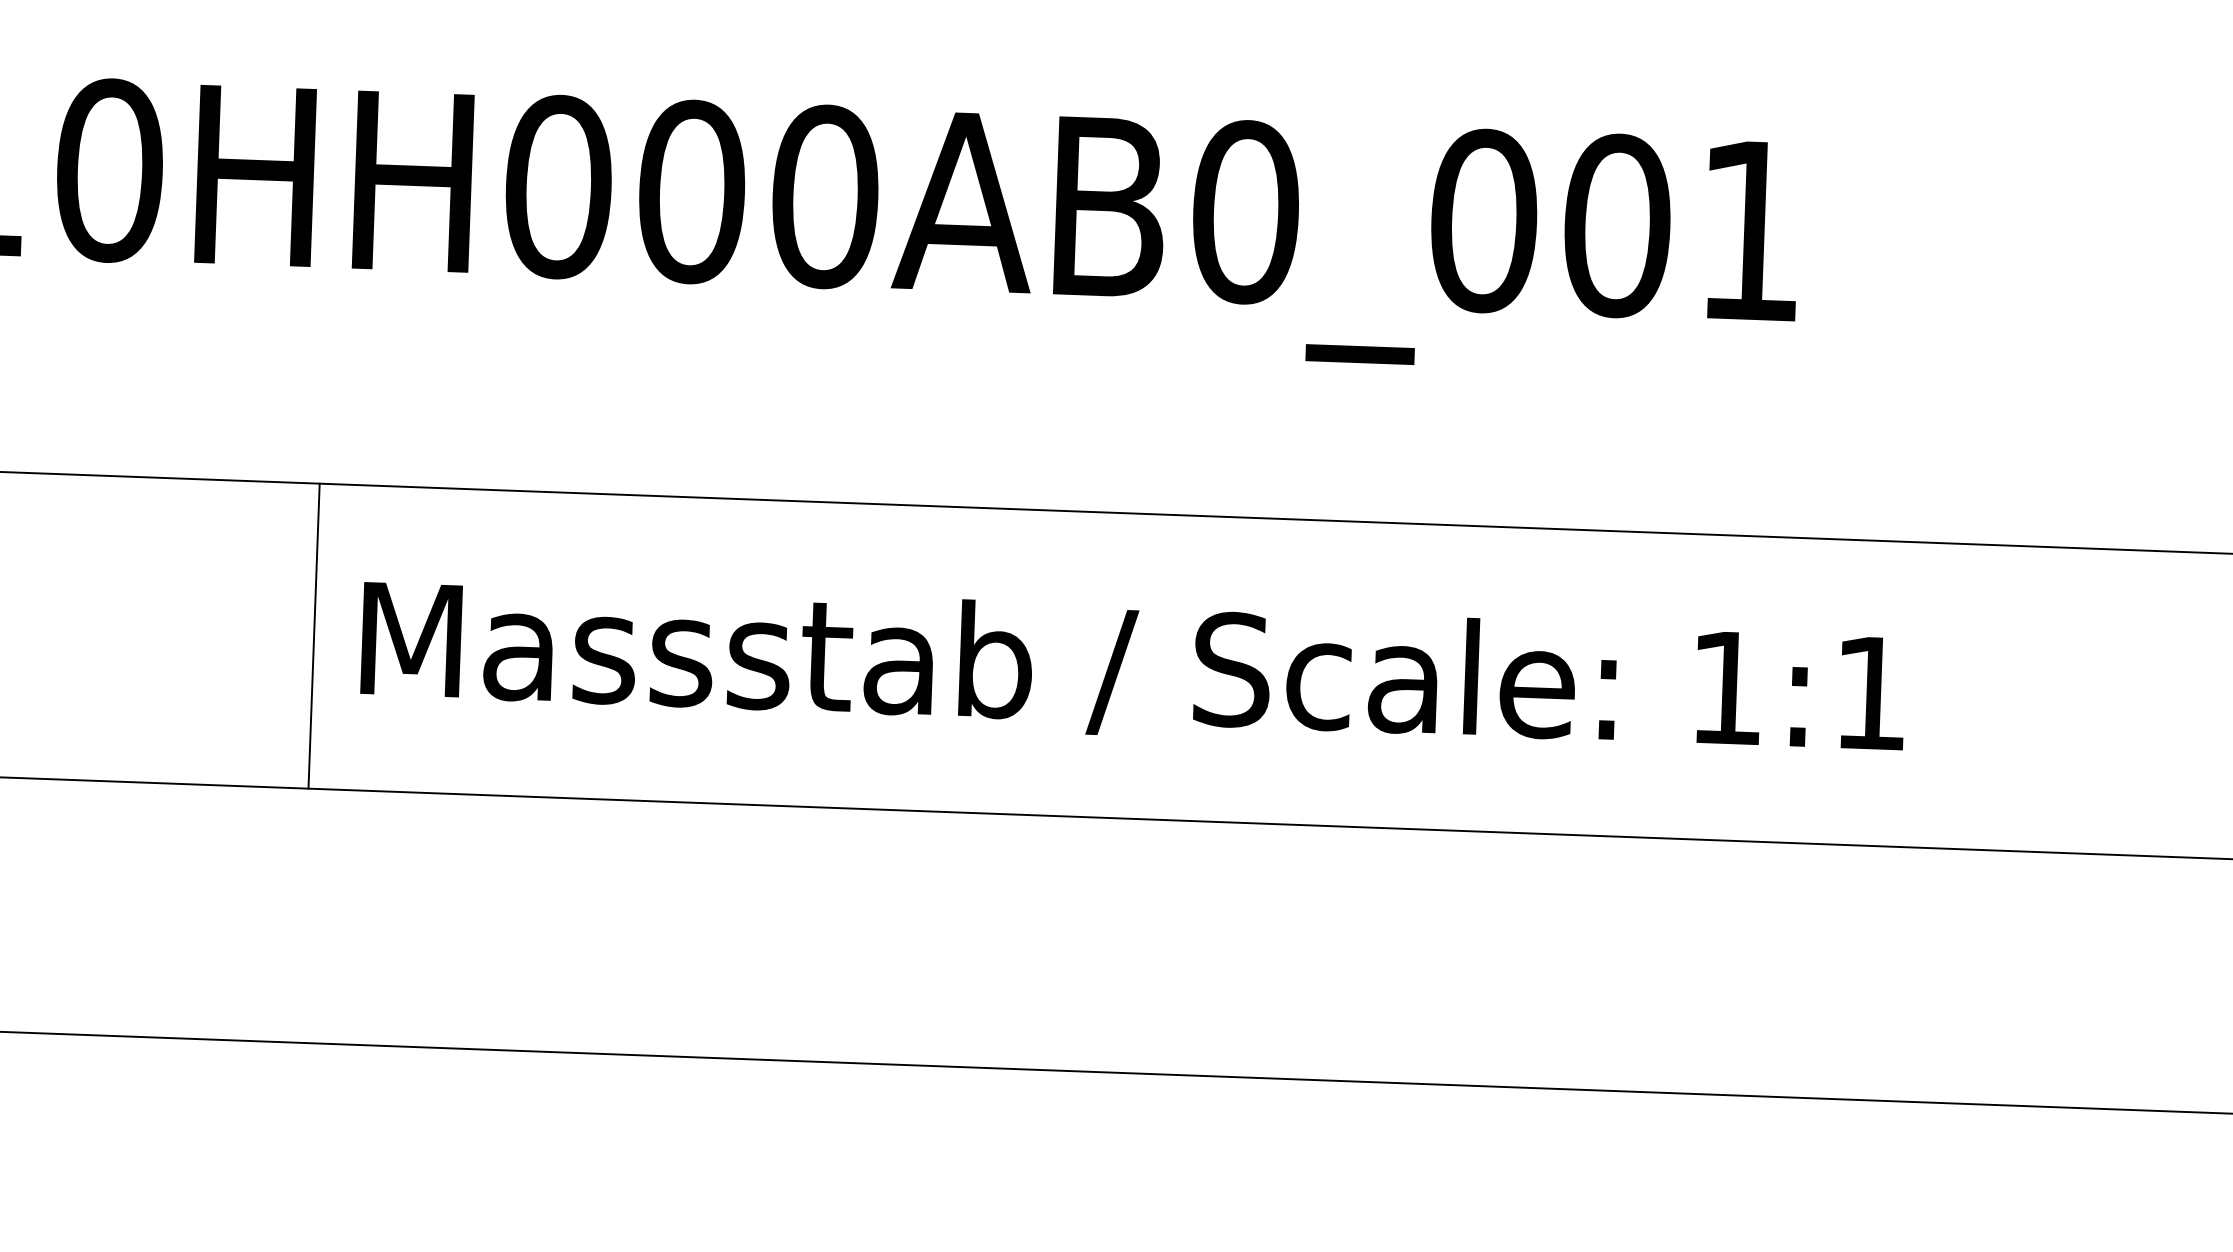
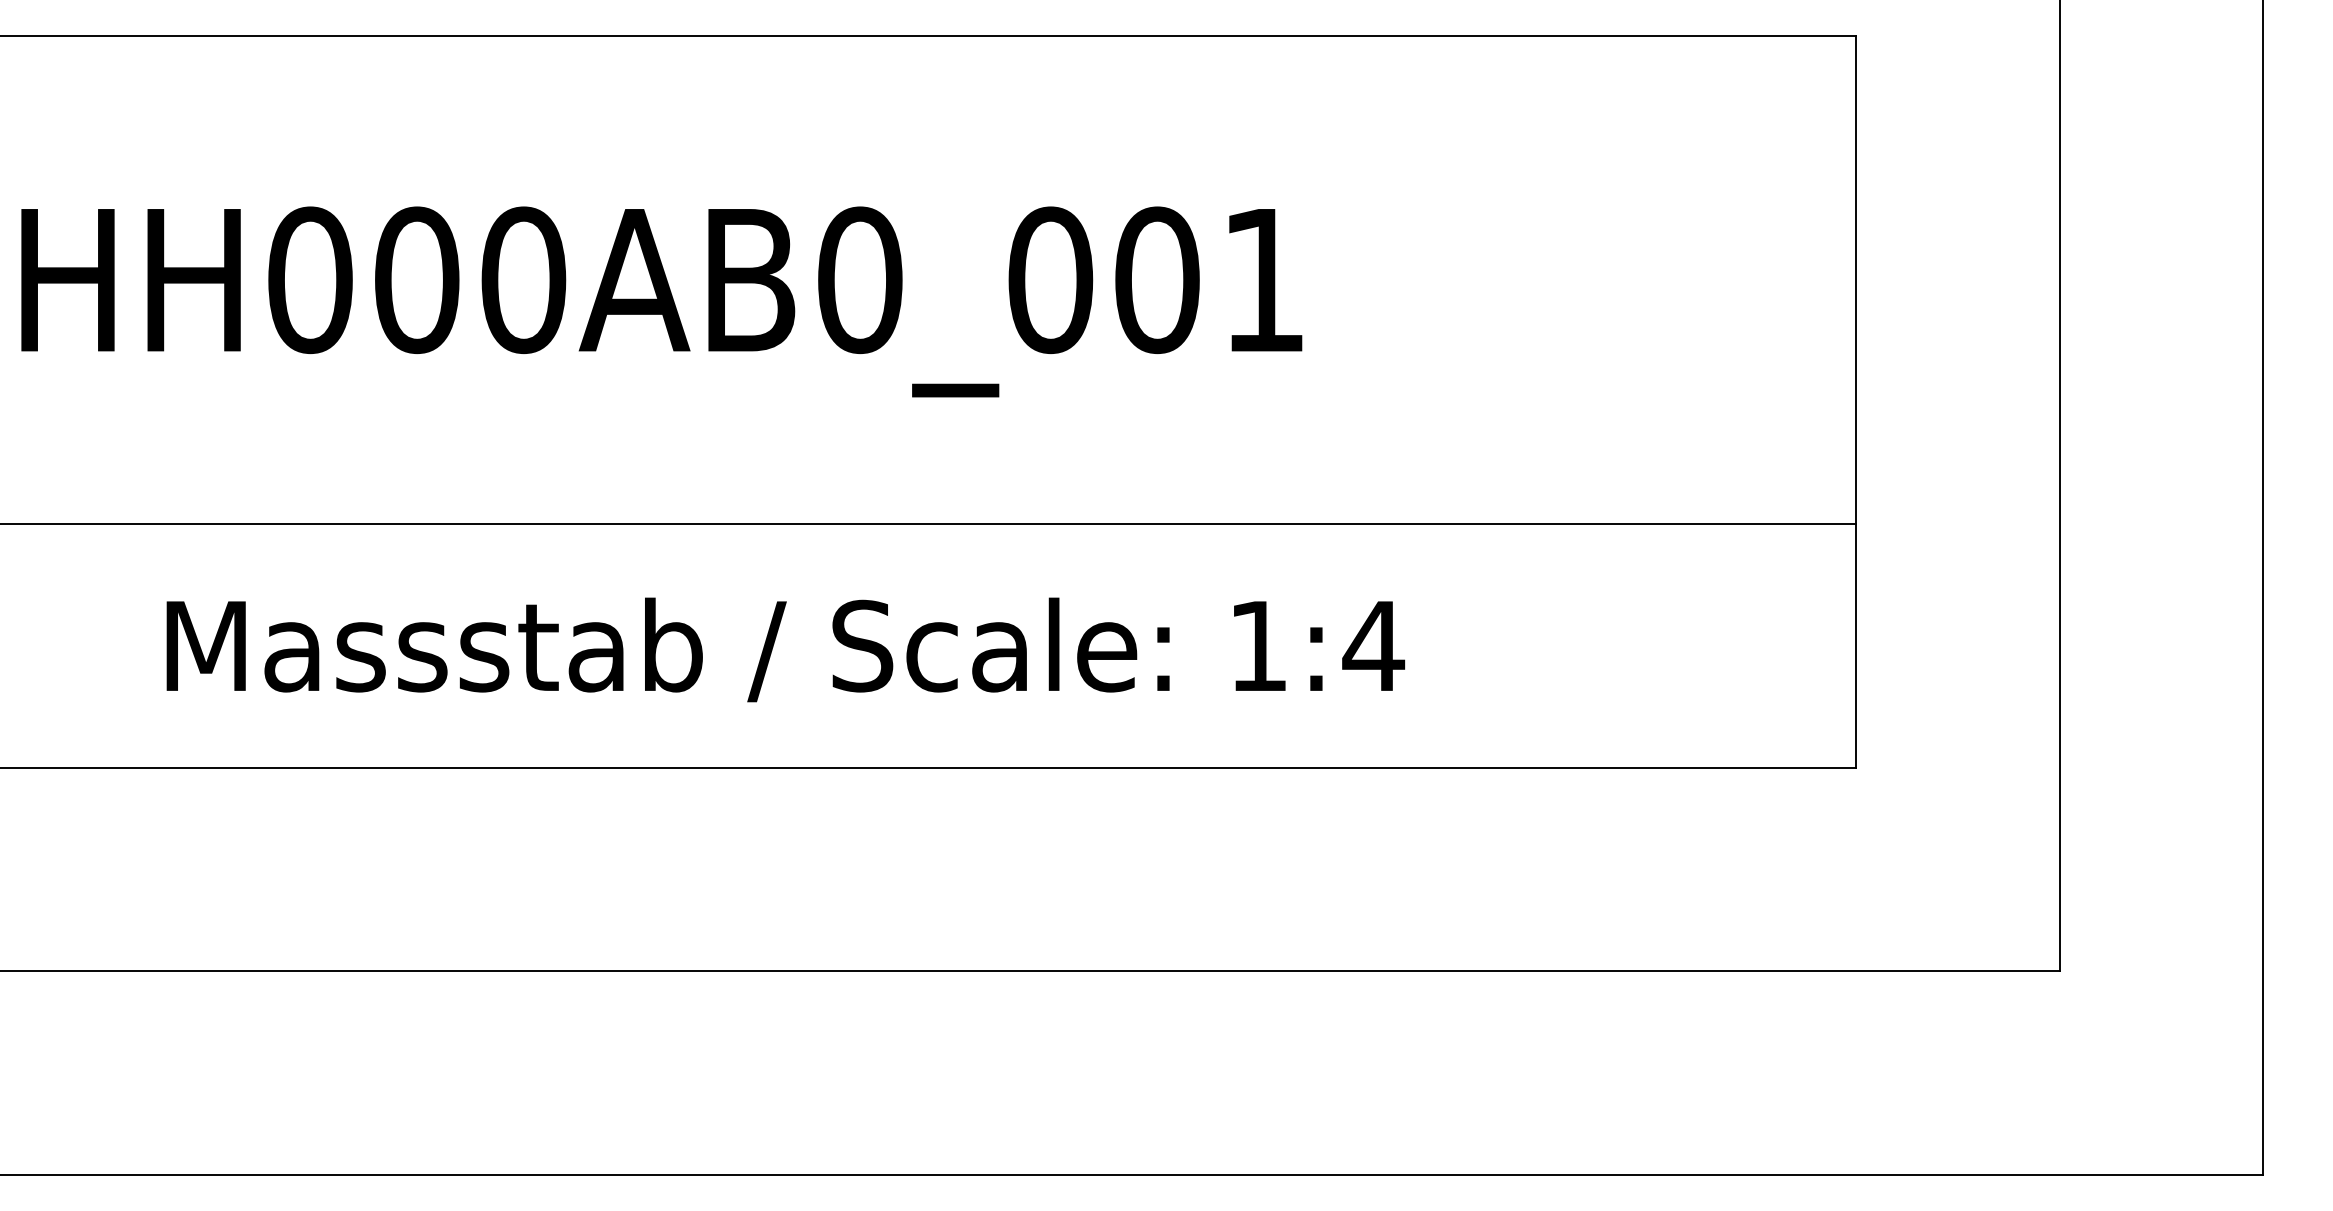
line: (314, 636) -> (128, 646), removed
text: (1870, 692) -> (1373, 645), 1:1 -> 1:4

